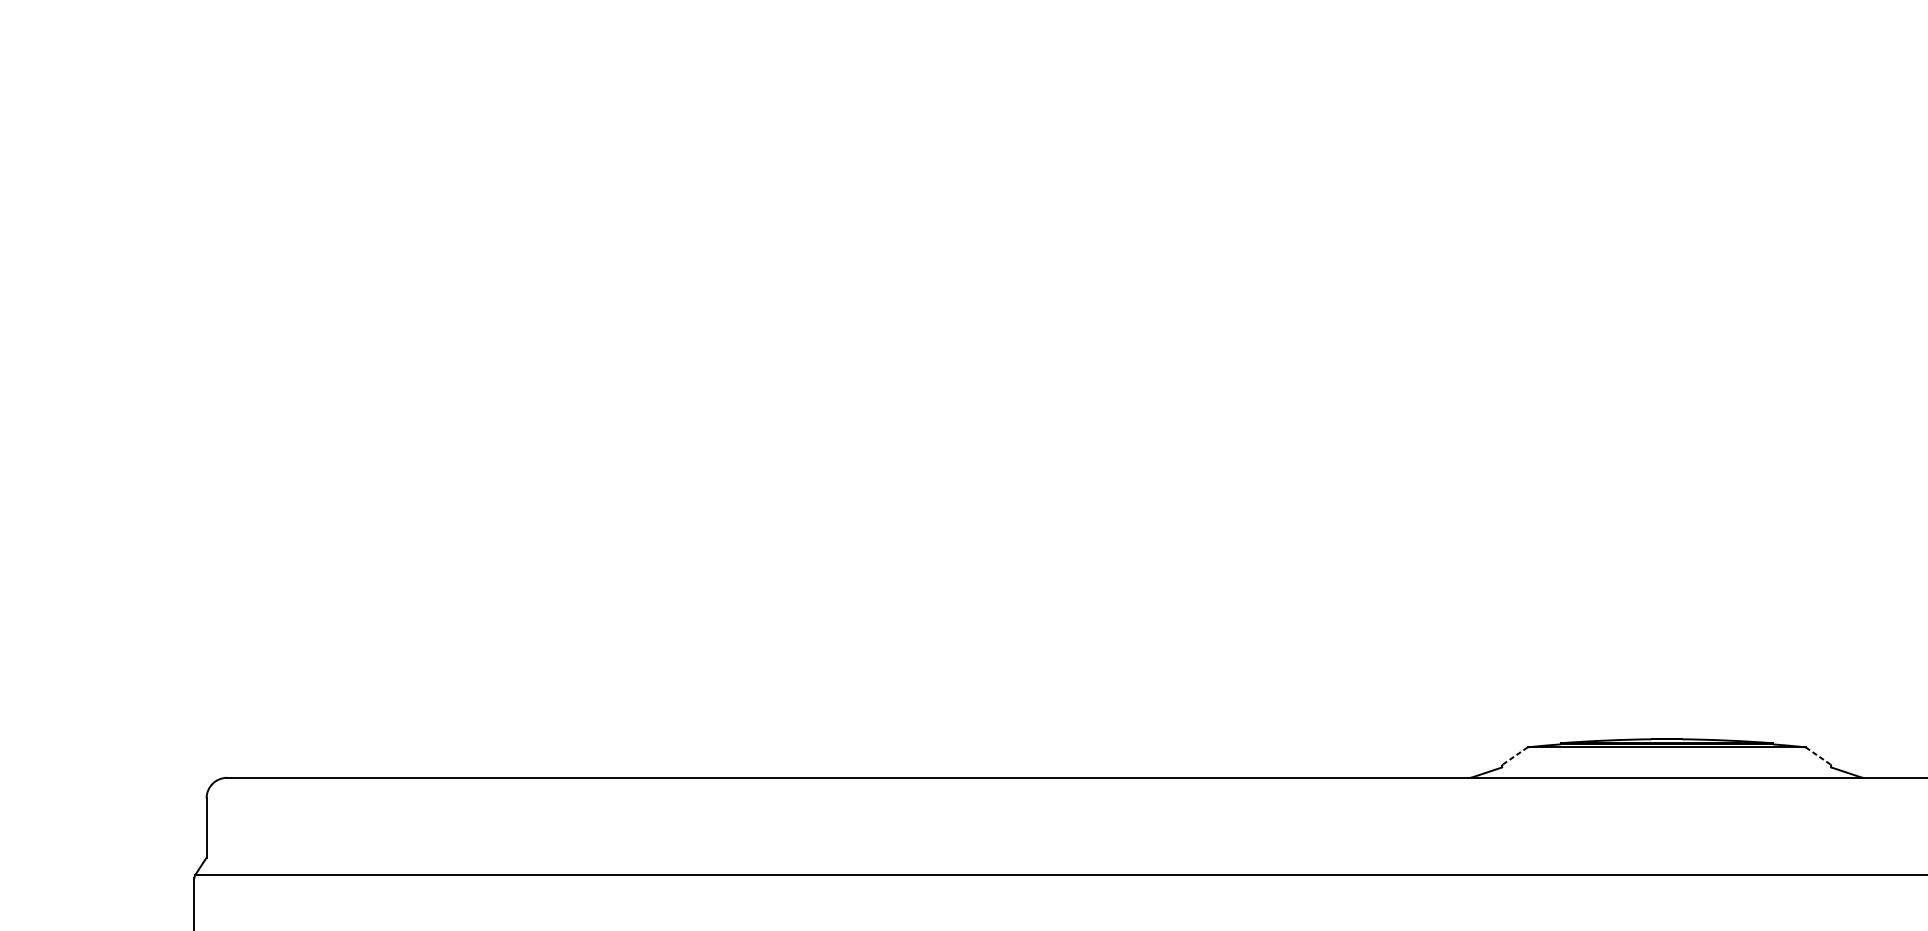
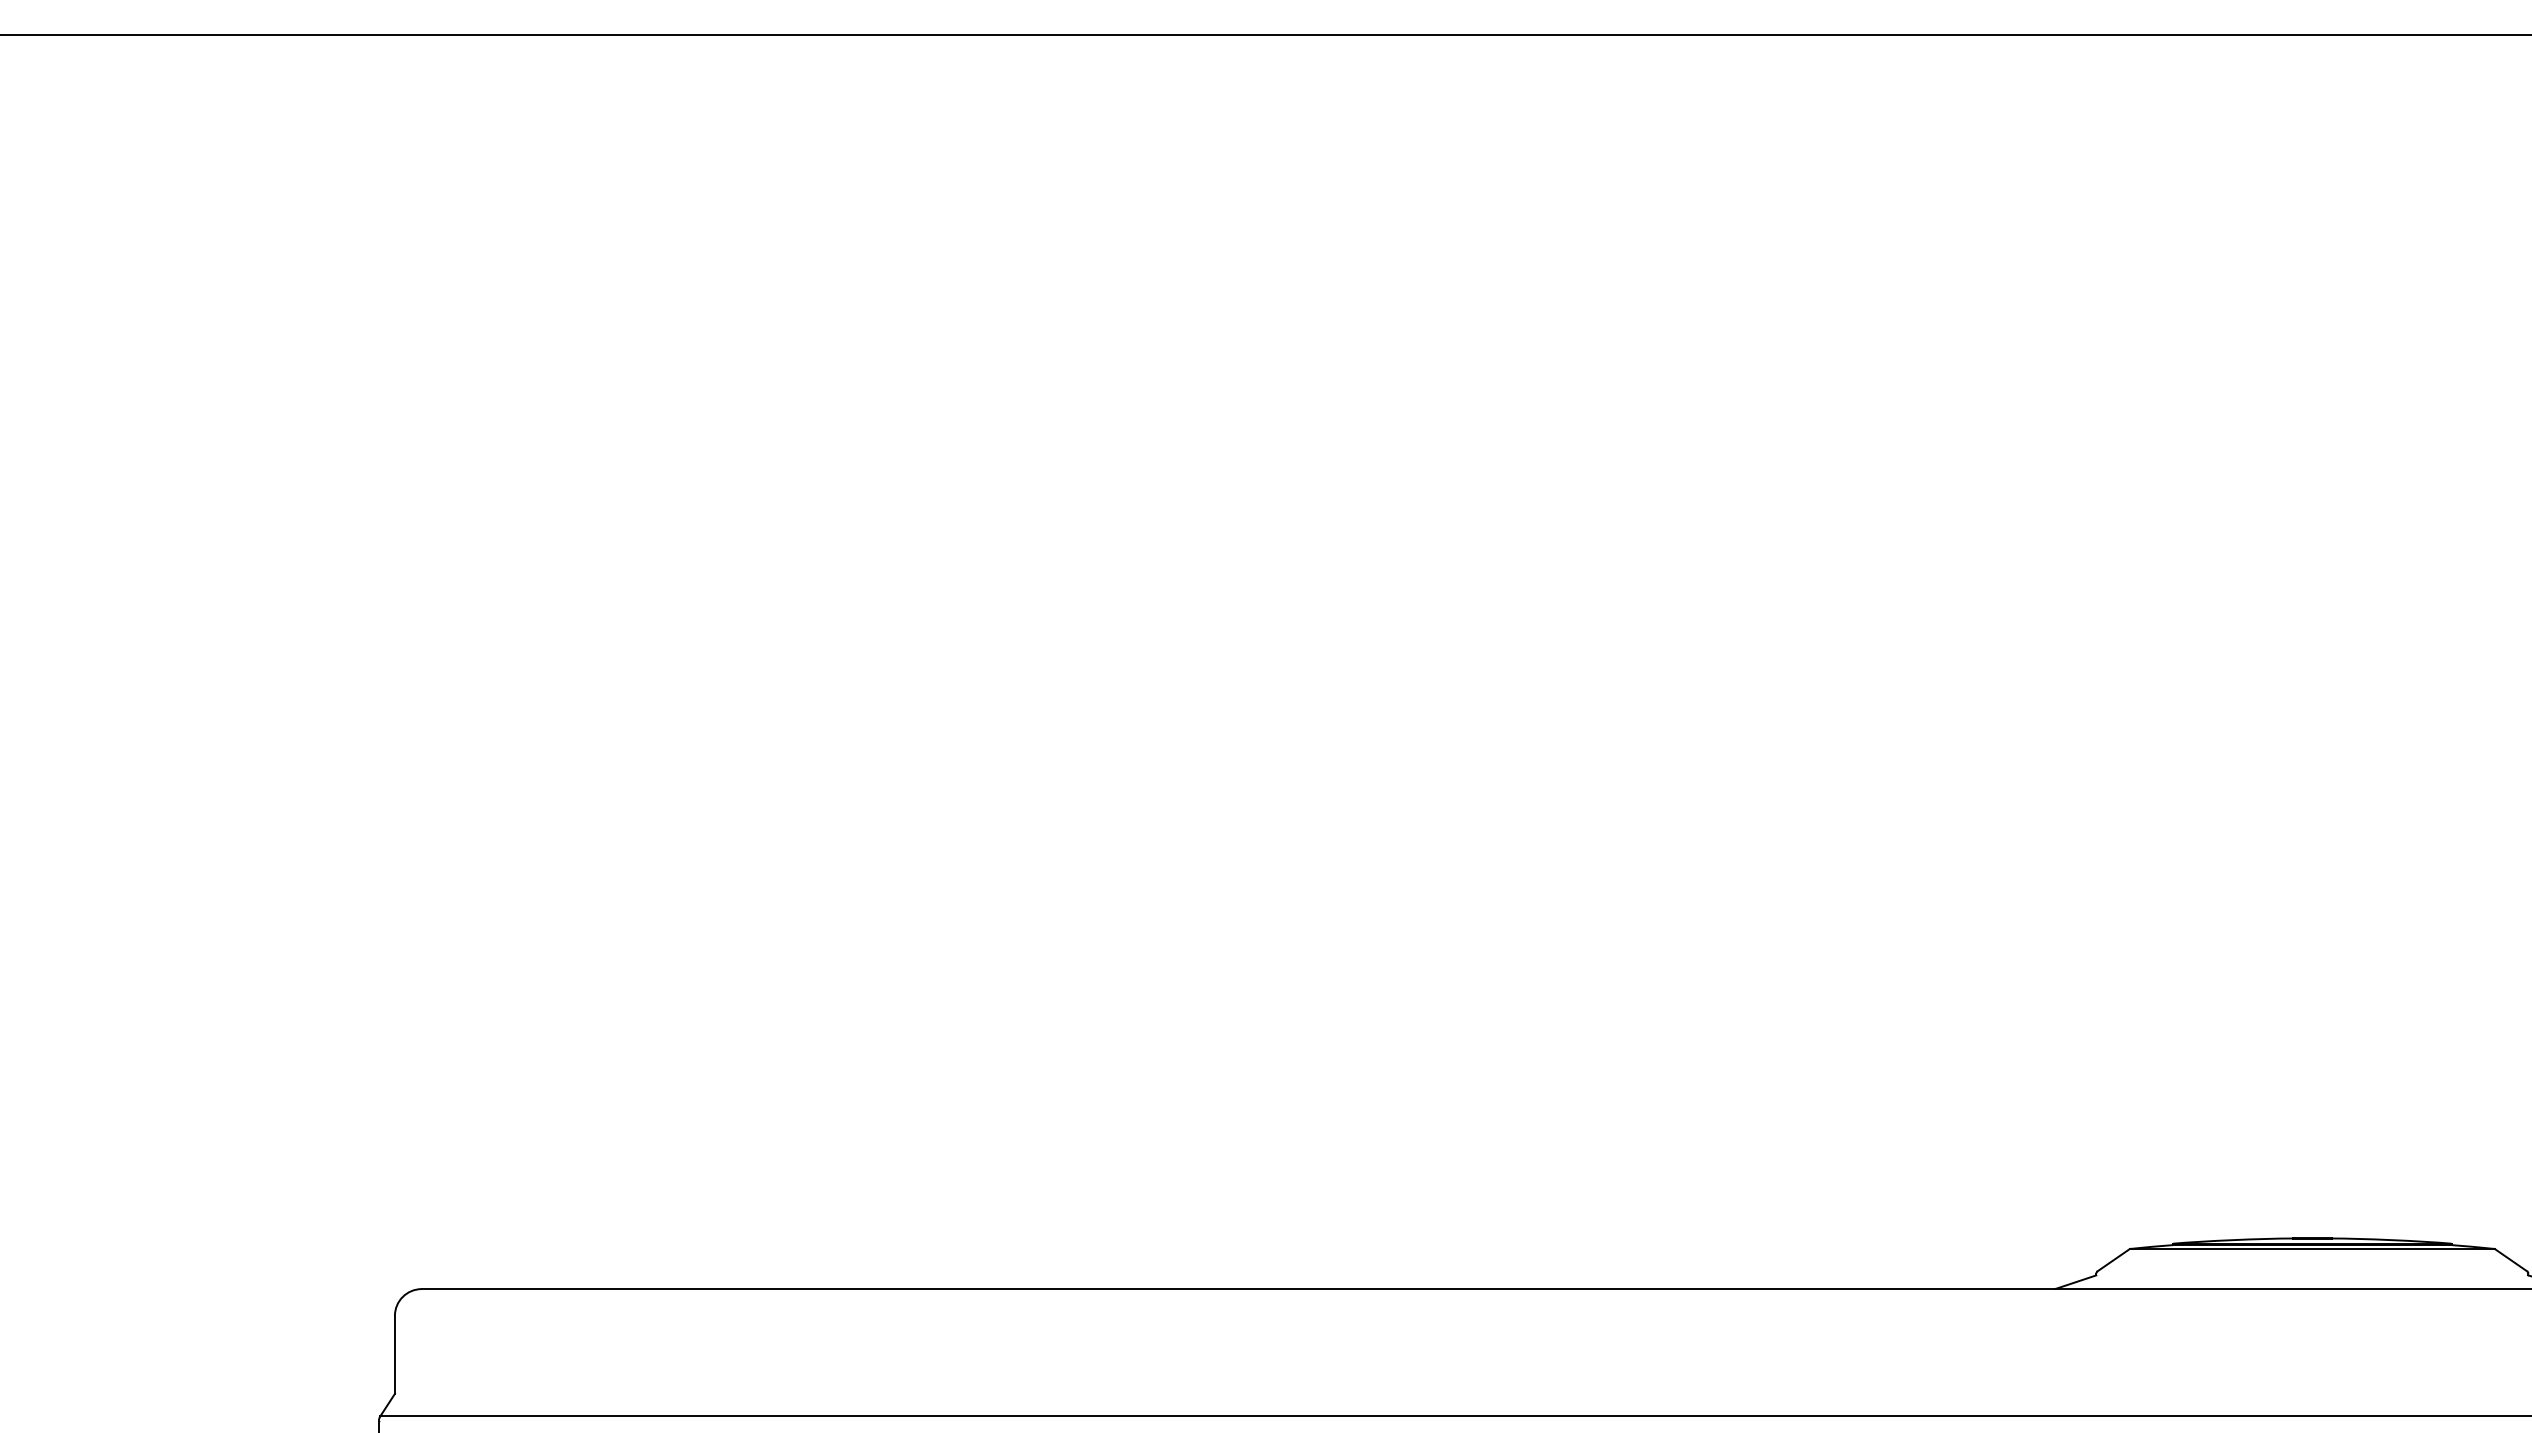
line: (1515, 756) -> (2113, 1260), dashed -> solid
line: (1817, 756) -> (2510, 1260), dashed -> solid

